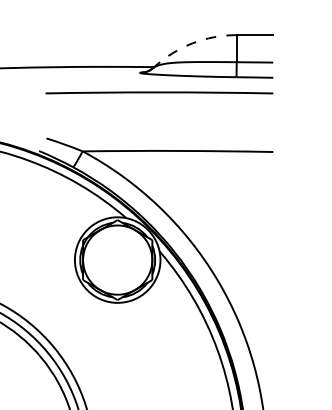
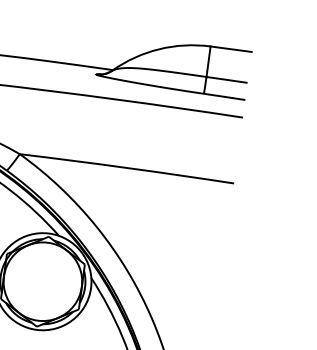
arc: (192, 43) -> (159, 49), dashed -> solid

